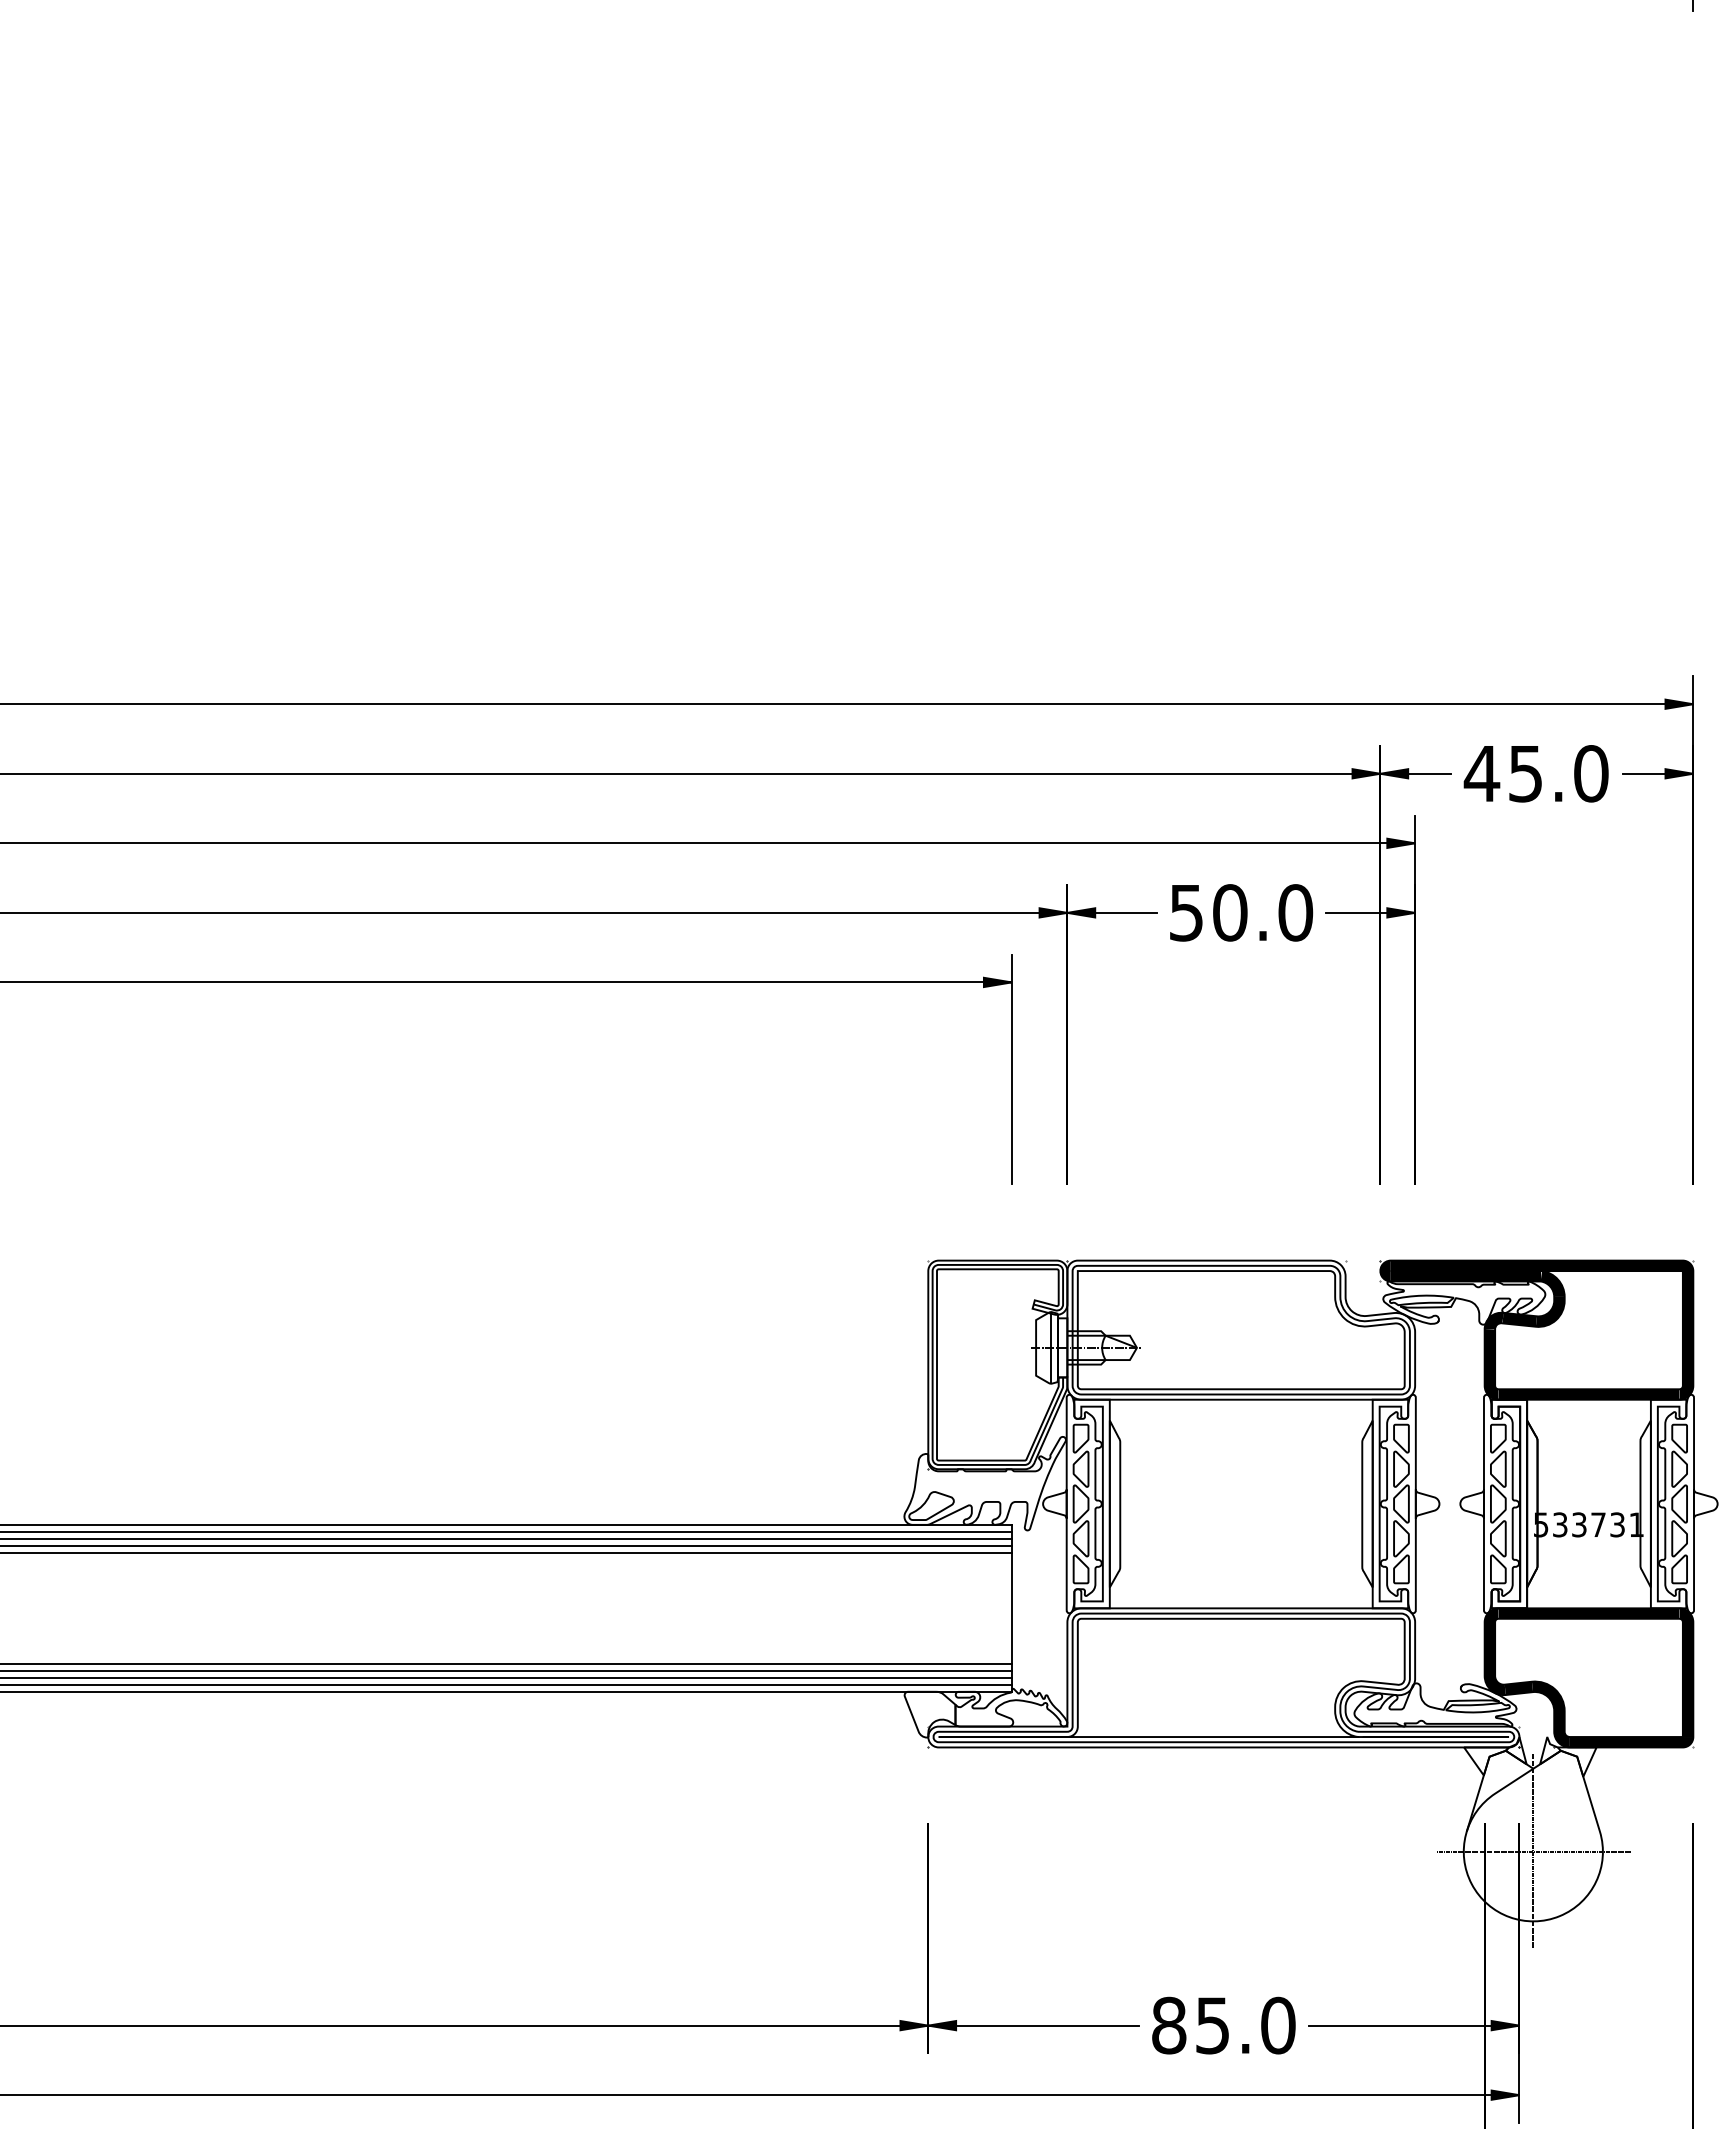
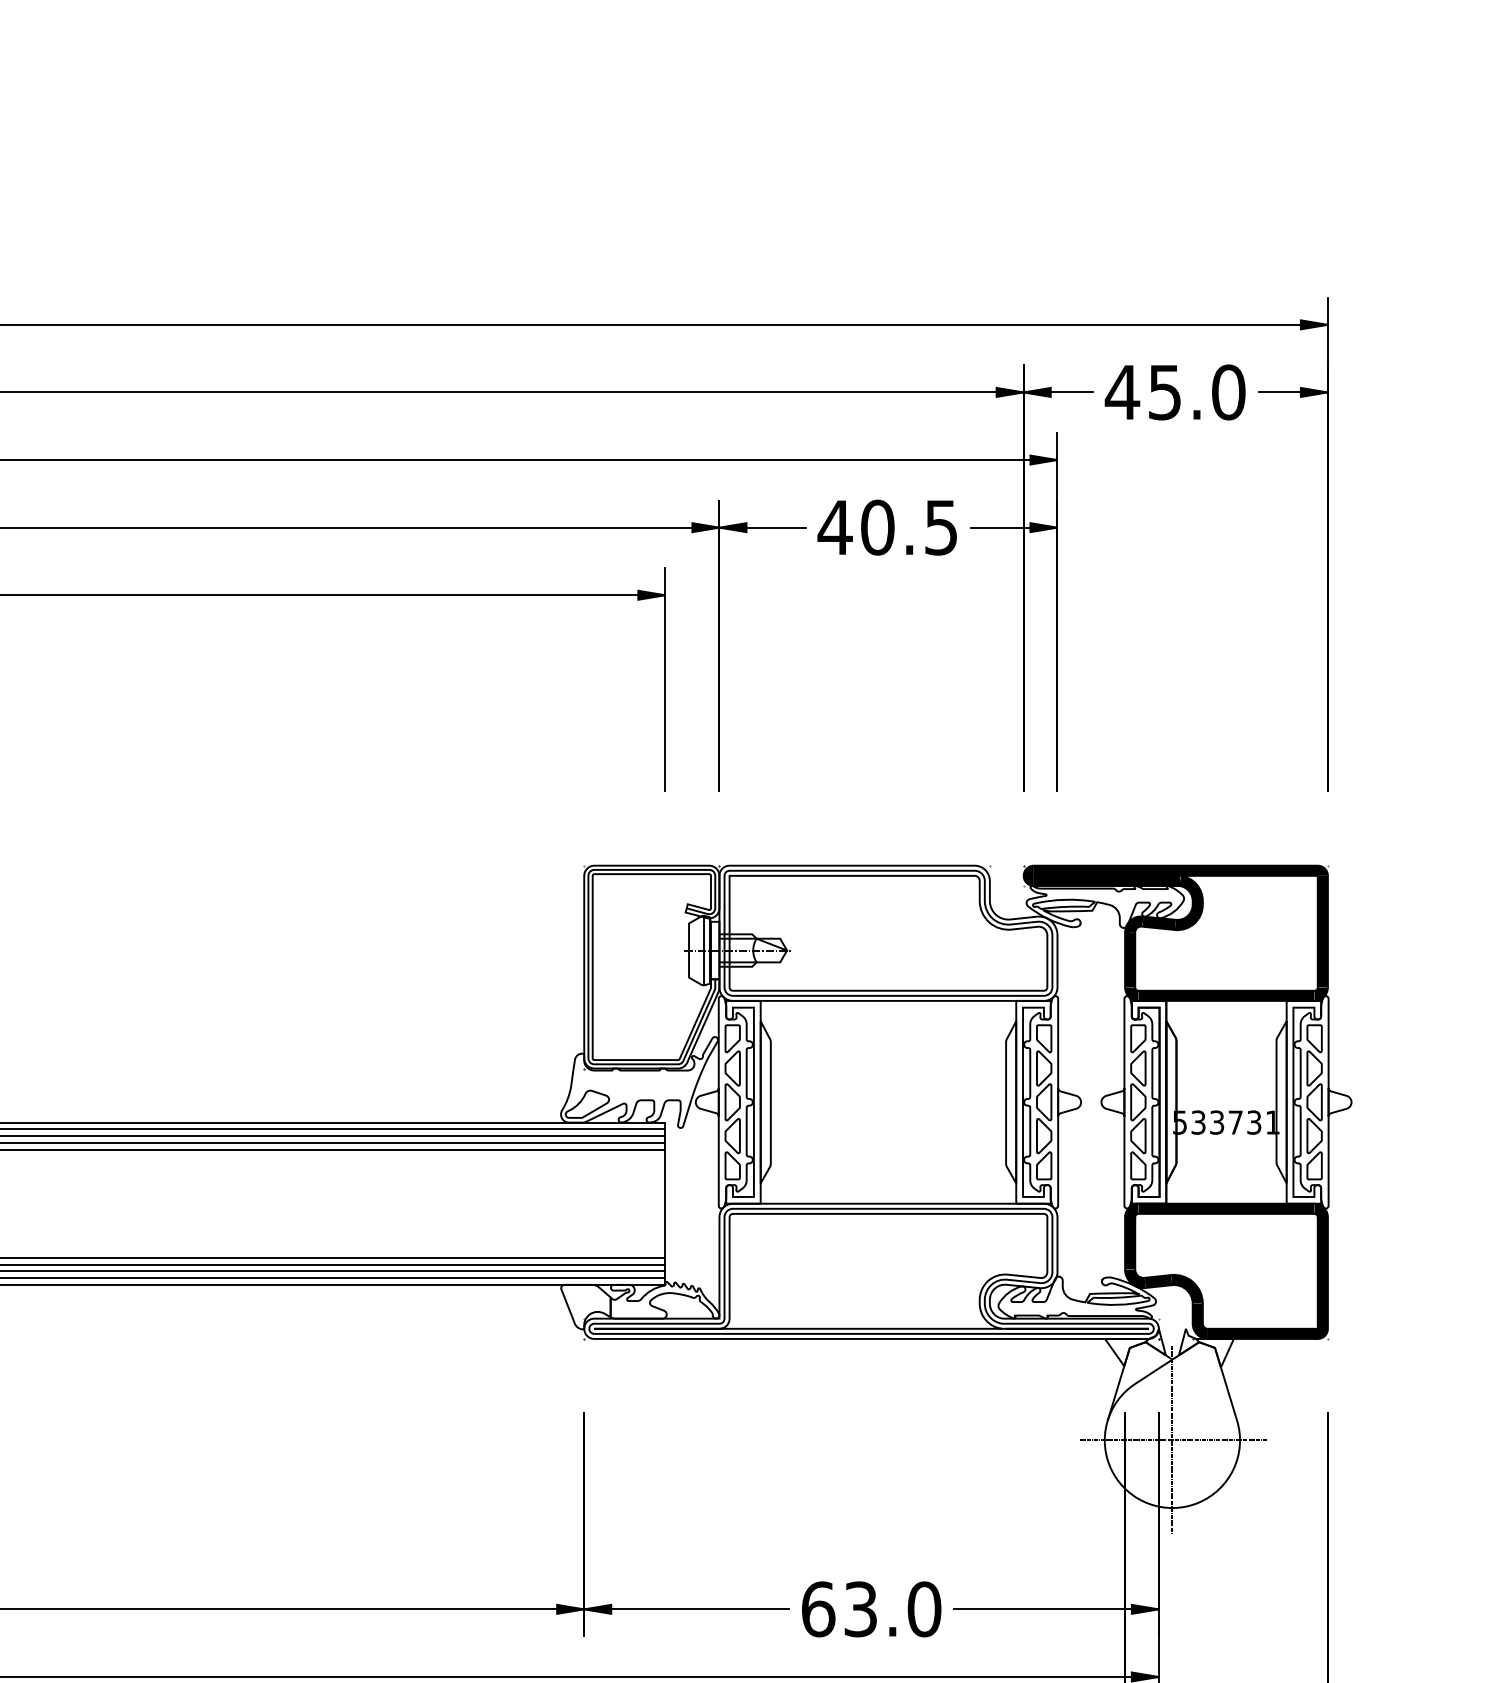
text: (1240, 912) -> (887, 527), 50.0 -> 40.5
text: (1190, 2025) -> (839, 1609), 85.0 -> 63.0

